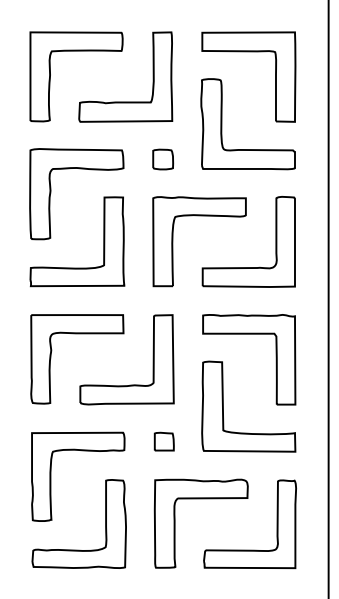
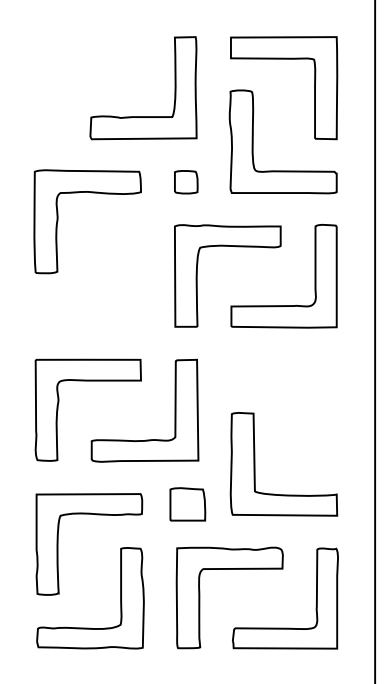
part: (76, 51) -> (87, 58), removed
part: (103, 241) -> (118, 275), removed
part: (249, 334) -> (284, 381), removed
part: (163, 441) -> (186, 504), size x1.6

